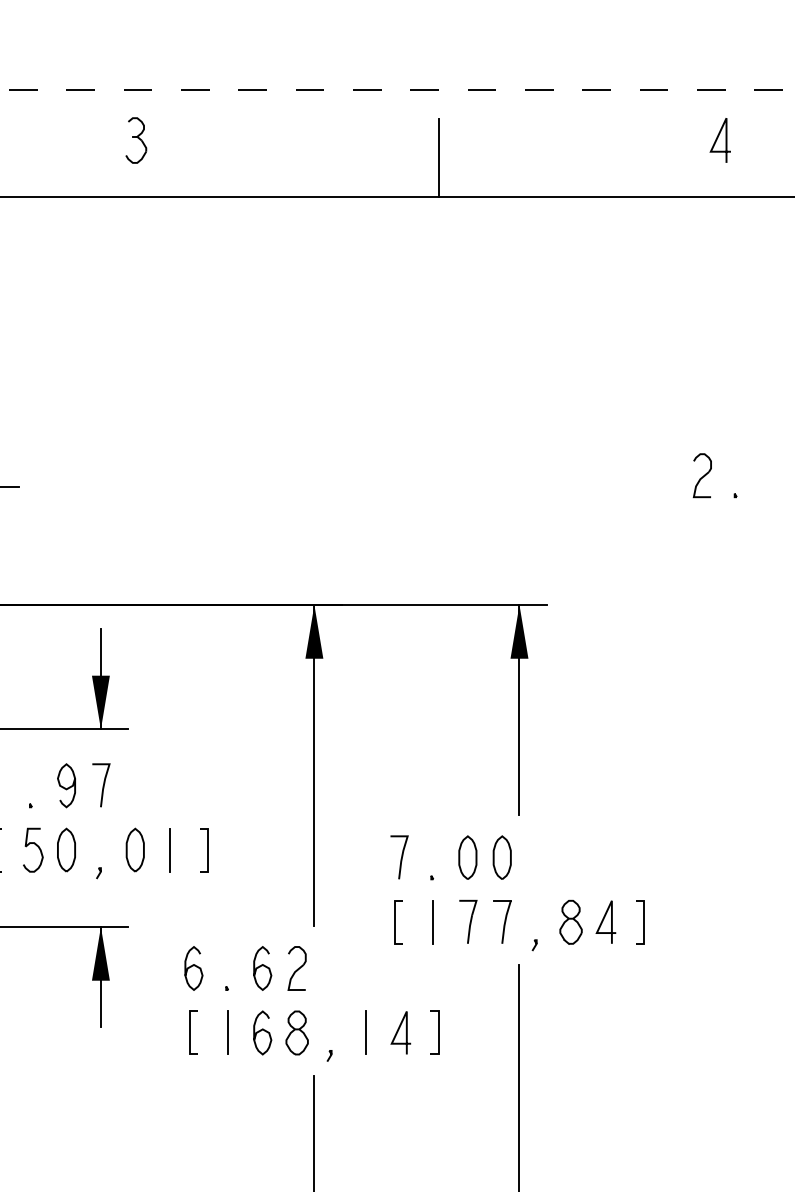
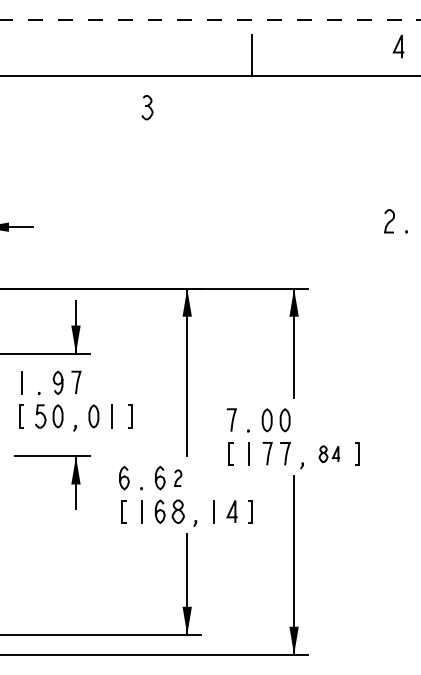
part: (136, 140) -> (147, 107), moved
part: (587, 923) -> (329, 454), size x0.7
part: (295, 969) -> (177, 478), size x0.7

